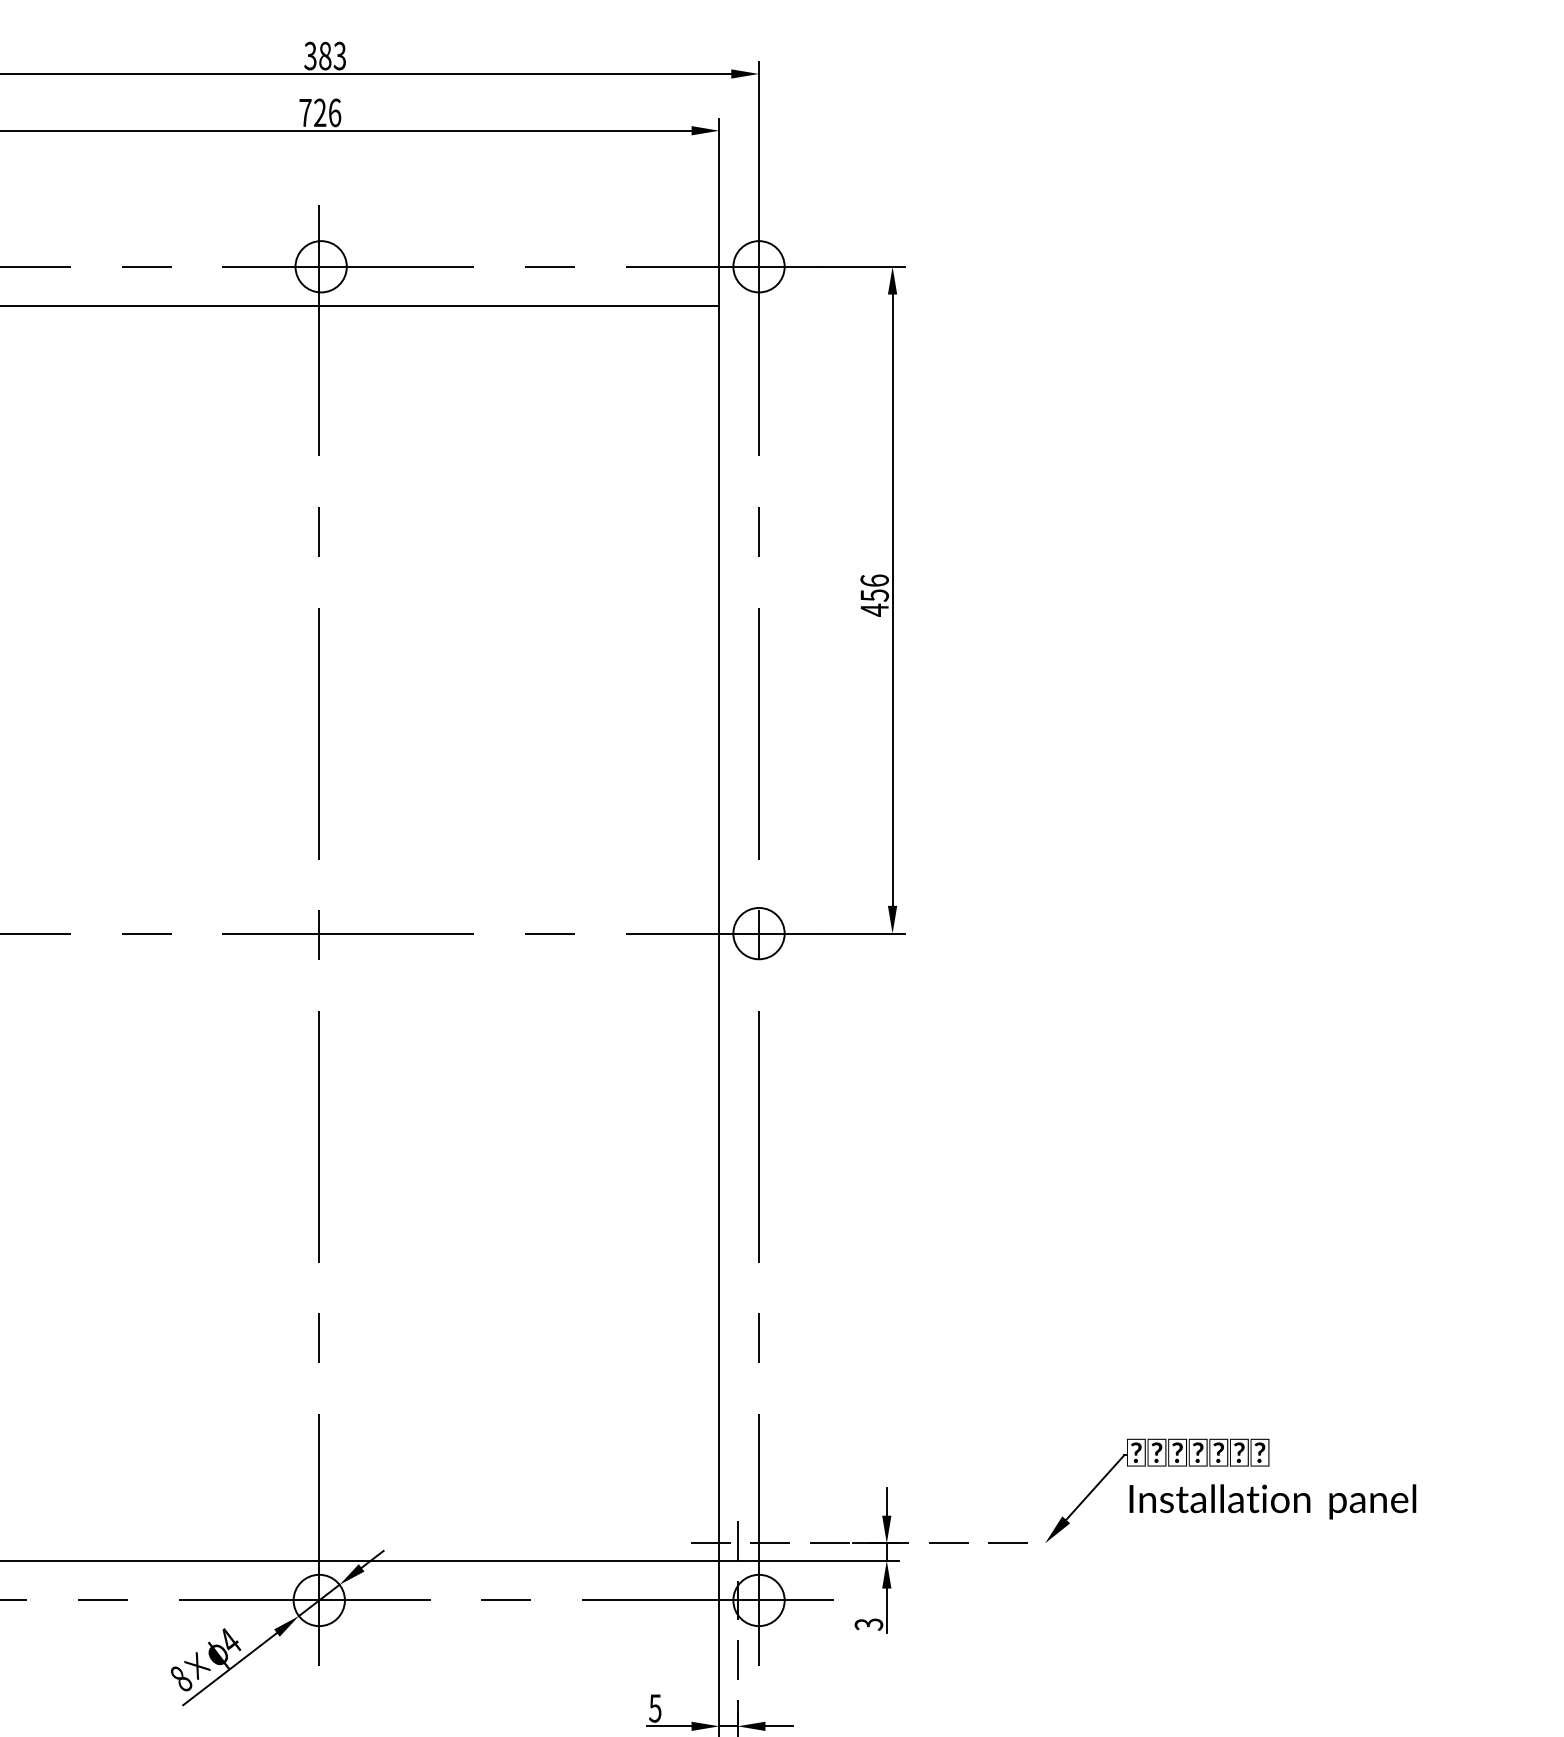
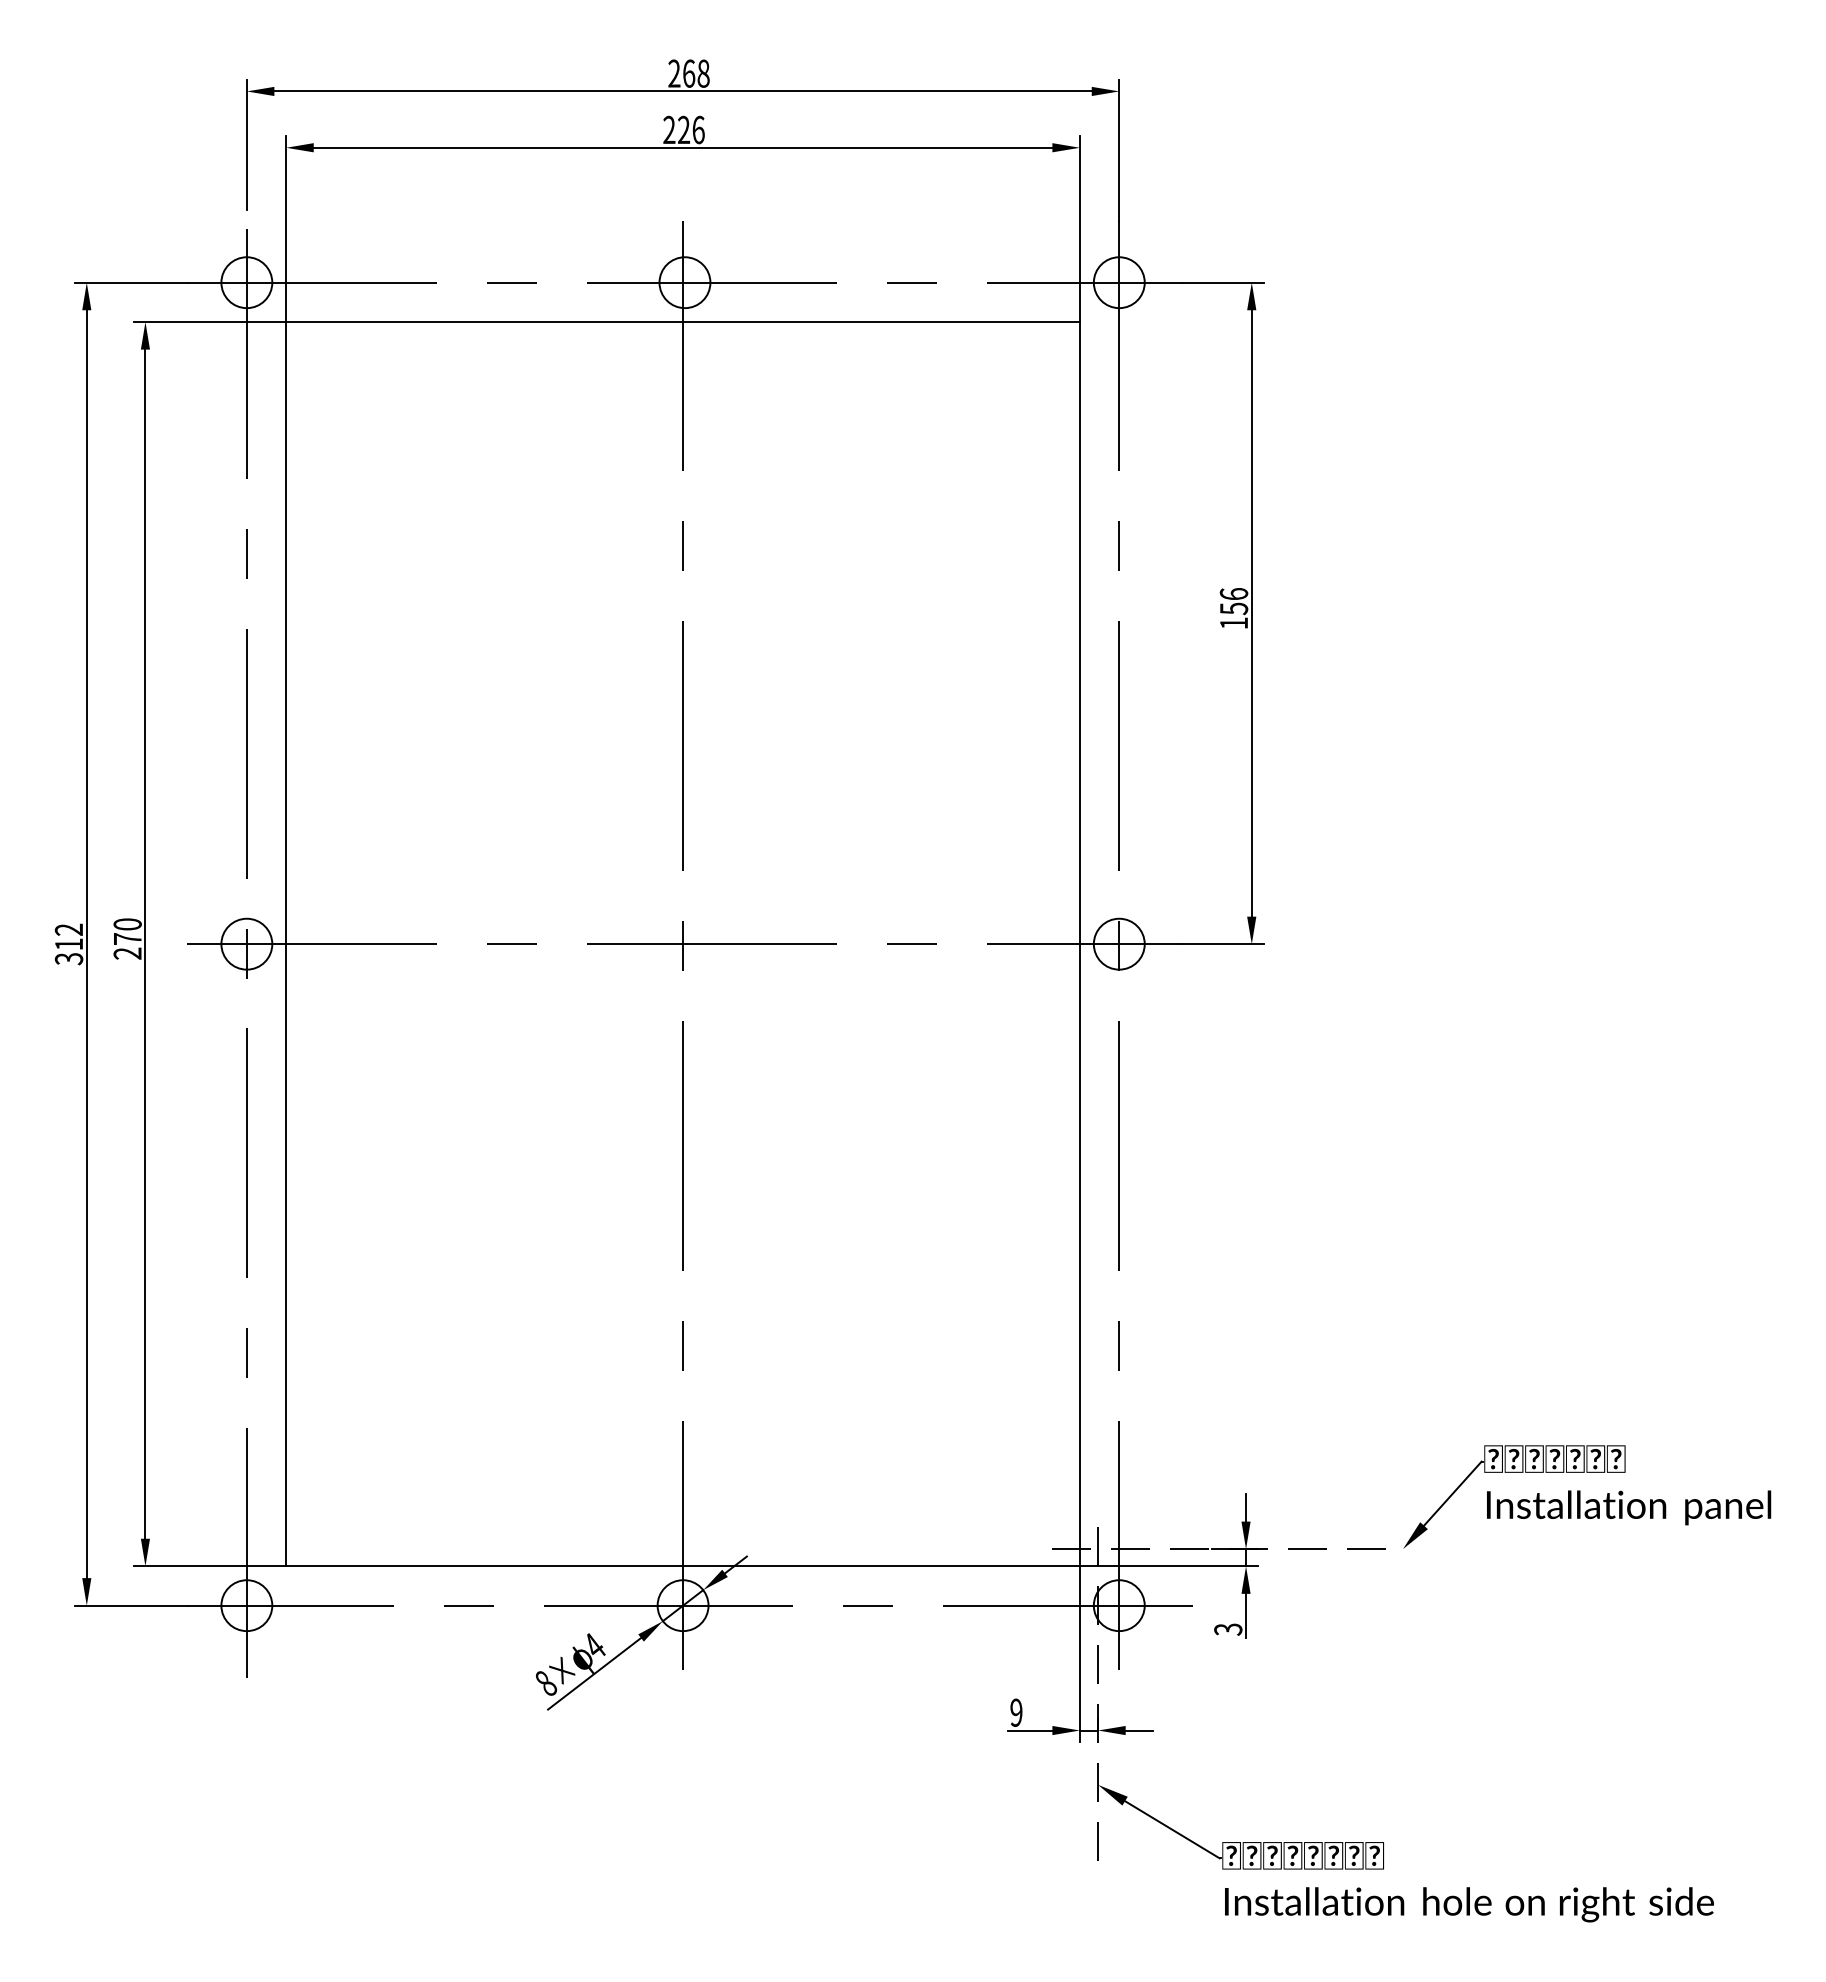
text: (324, 55) -> (688, 73), 383 -> 268
text: (305, 112) -> (669, 129), 726 -> 226
text: (874, 610) -> (1233, 623), 456 -> 156
text: (655, 1708) -> (1016, 1712), 5 -> 9

